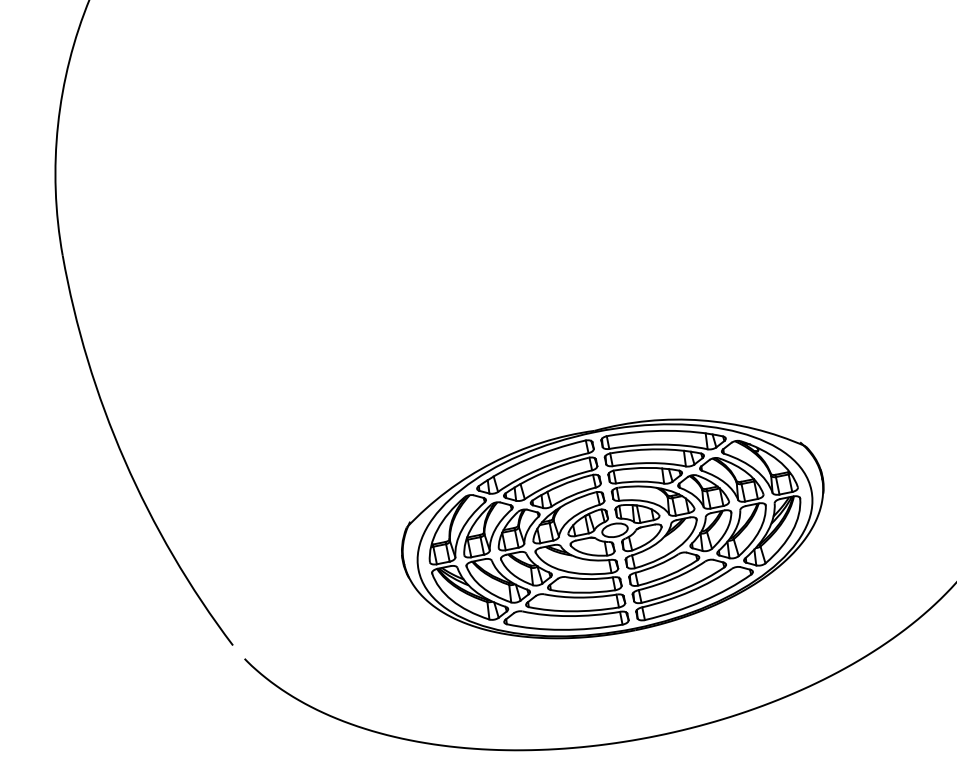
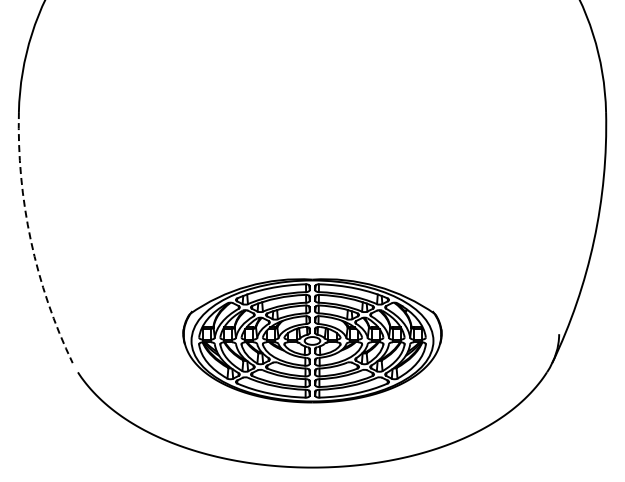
arc: (123, 460) -> (30, 240), solid -> dashed

